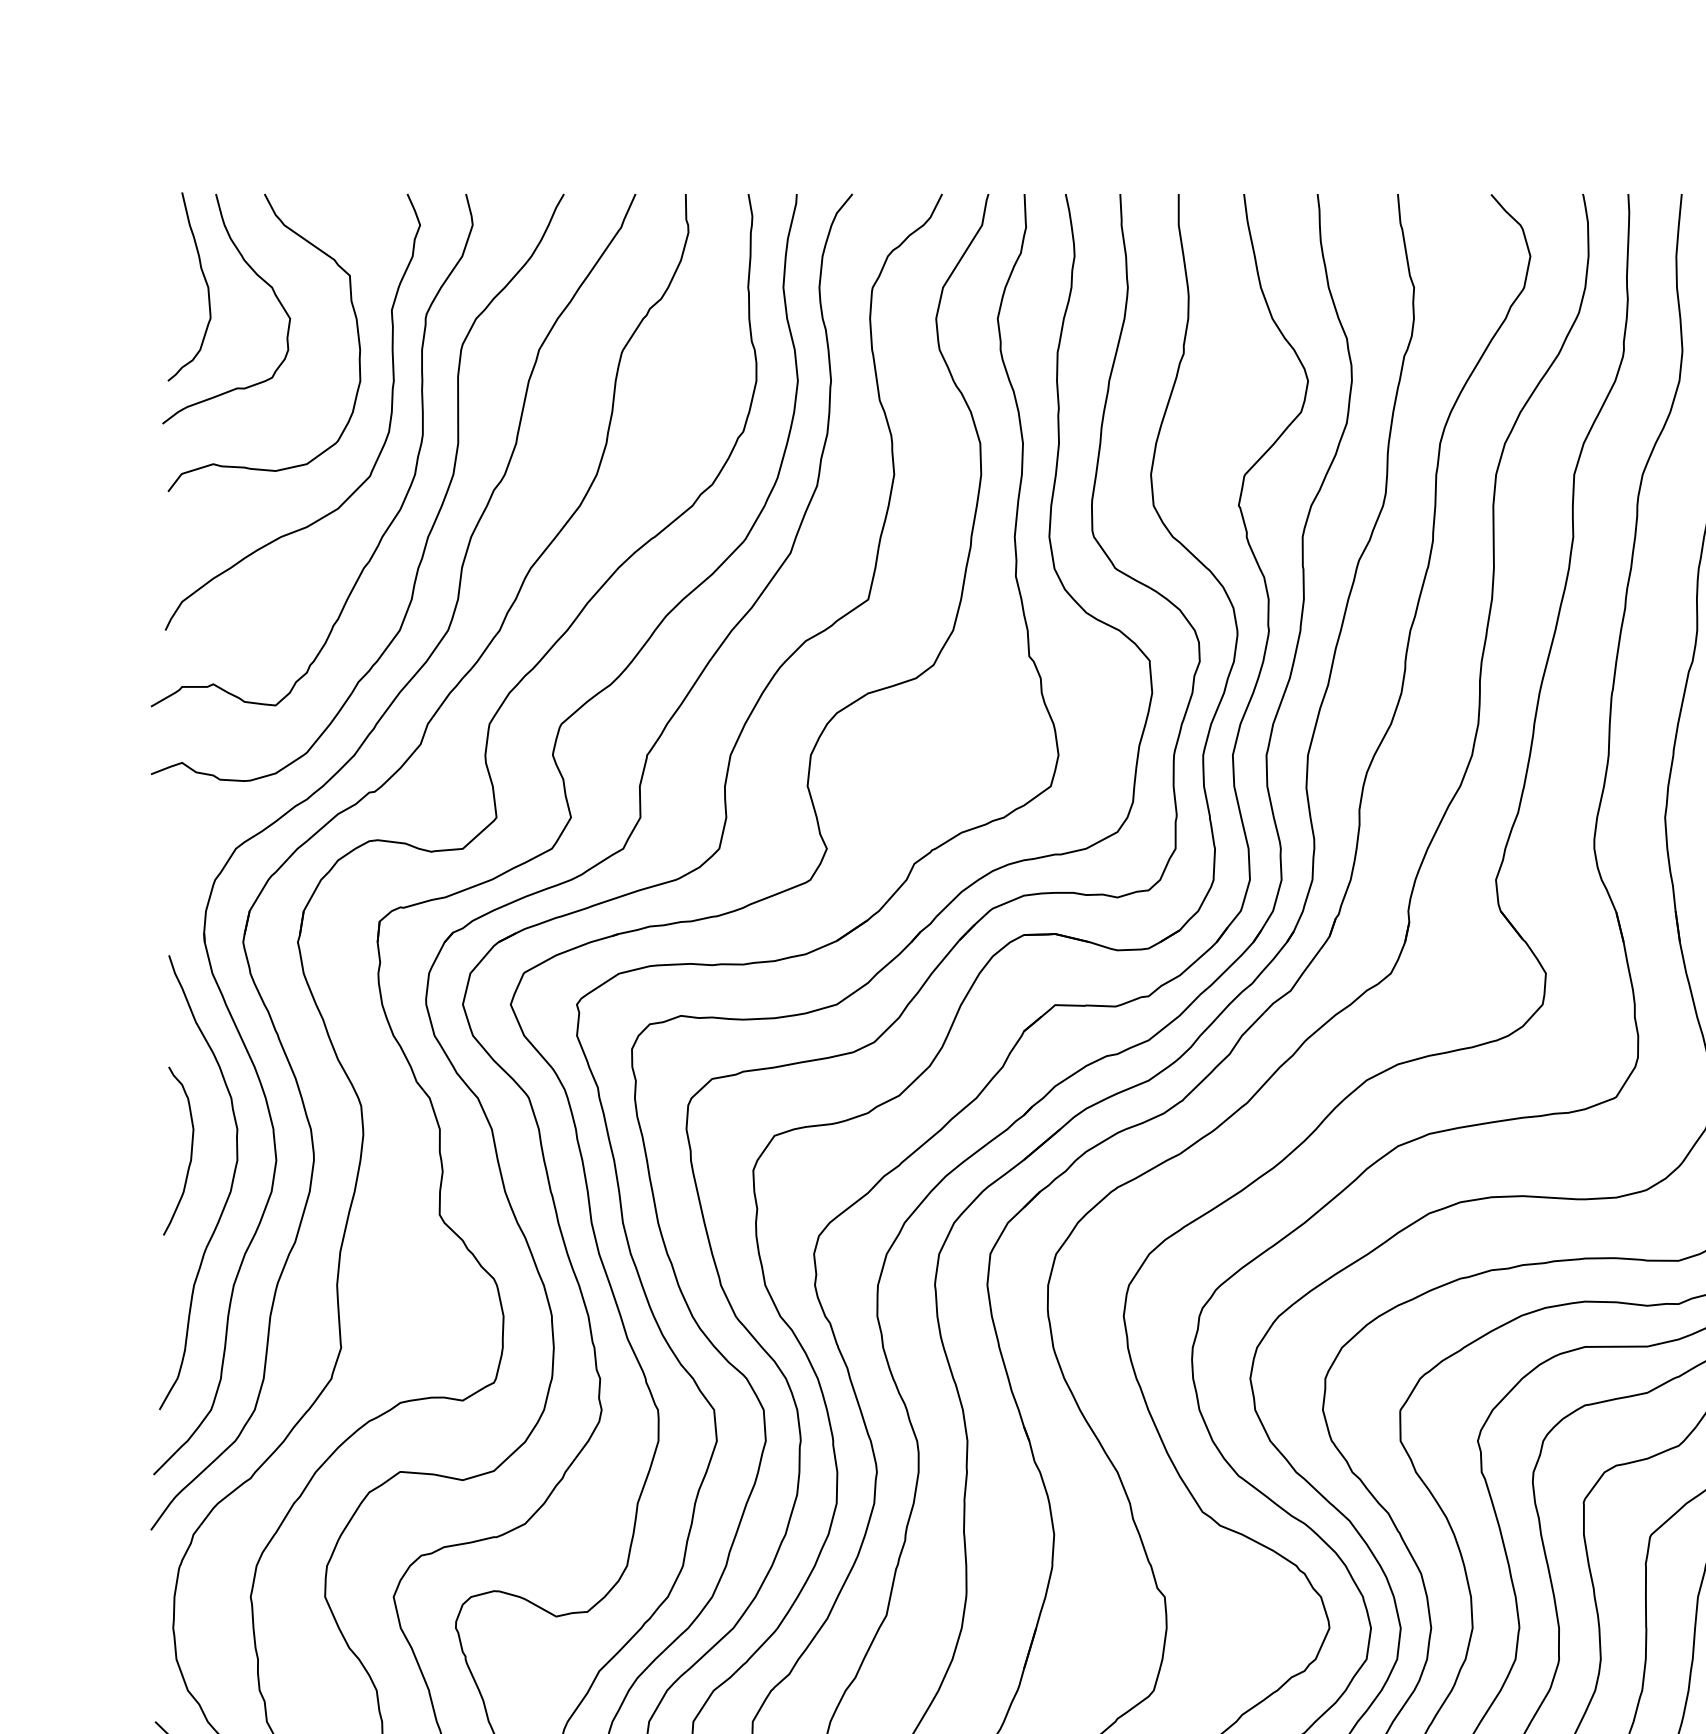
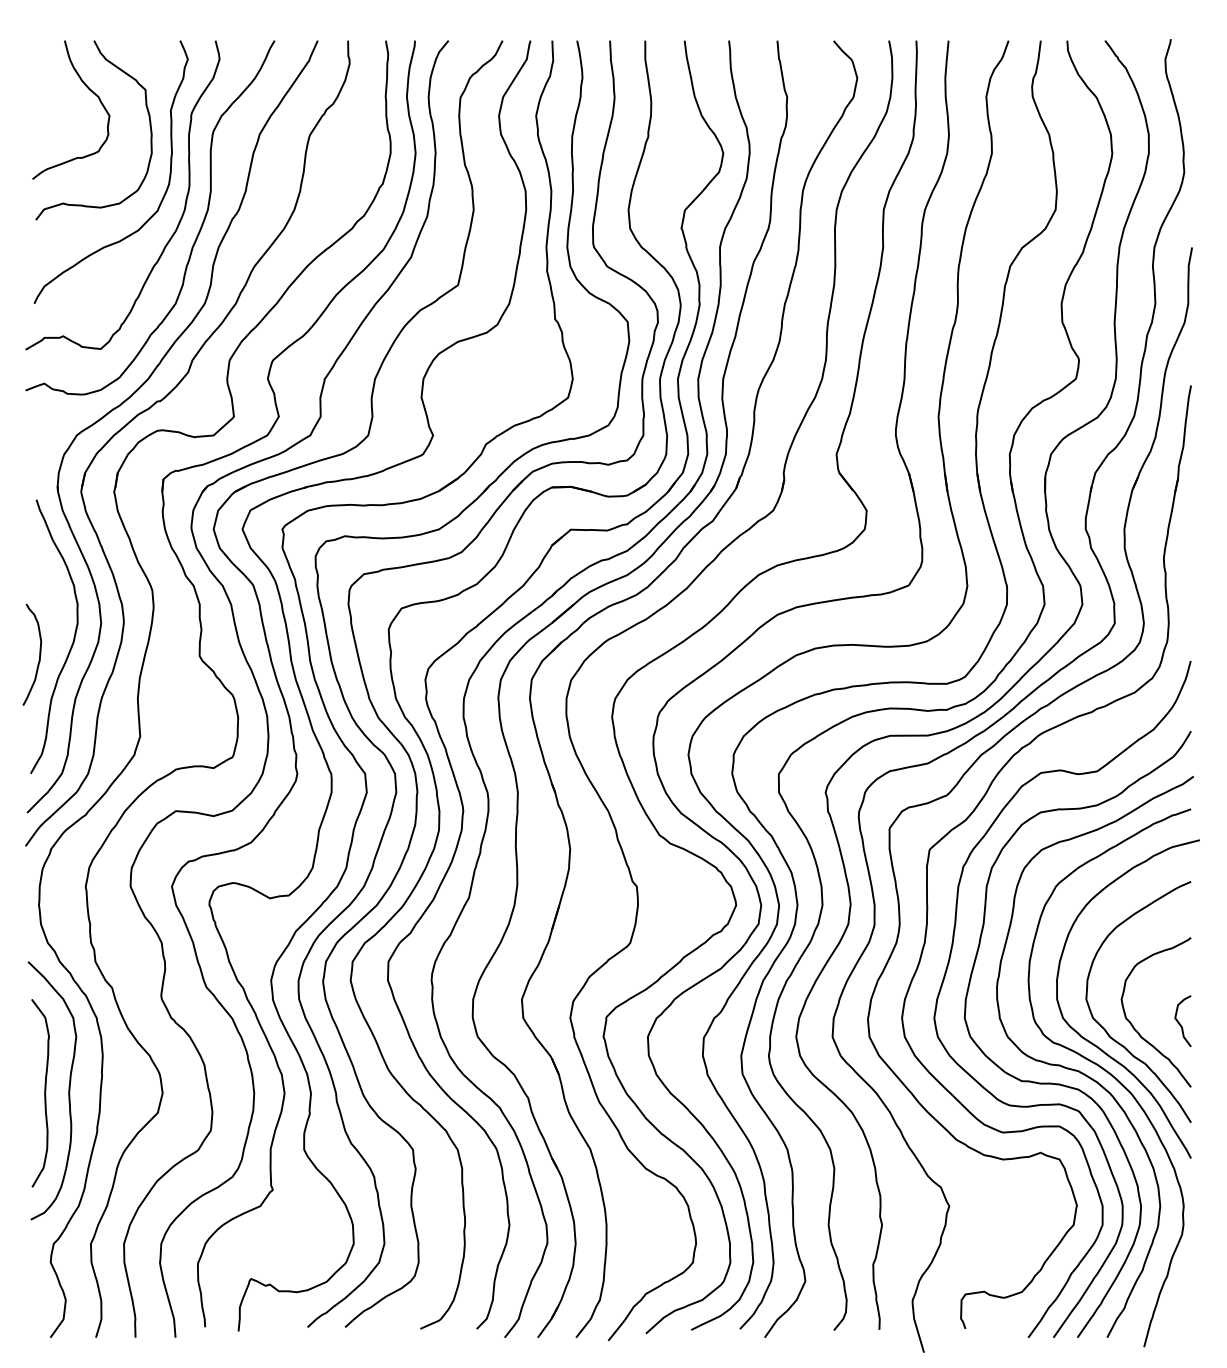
curve: (203, 281) -> (57, 93), removed
curve: (190, 1150) -> (39, 654), moved

